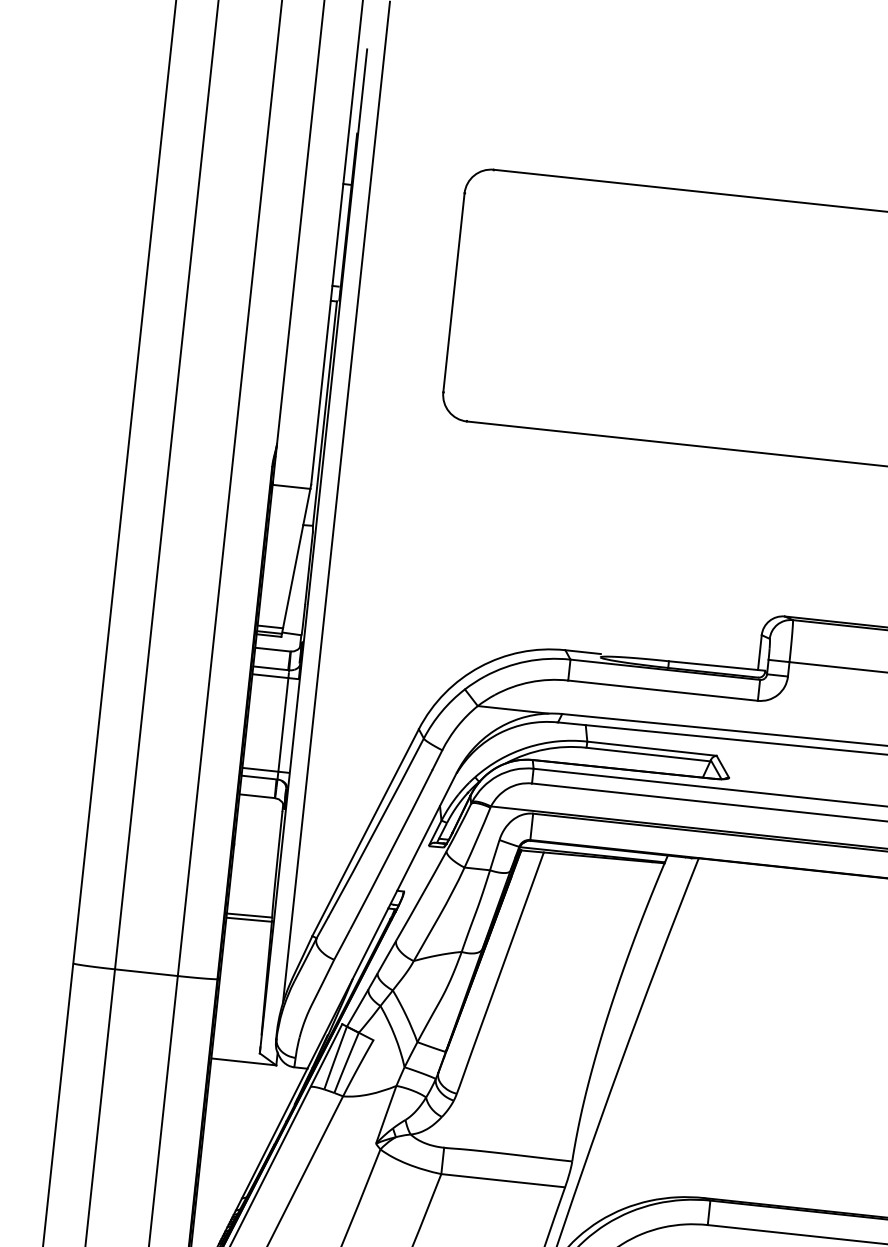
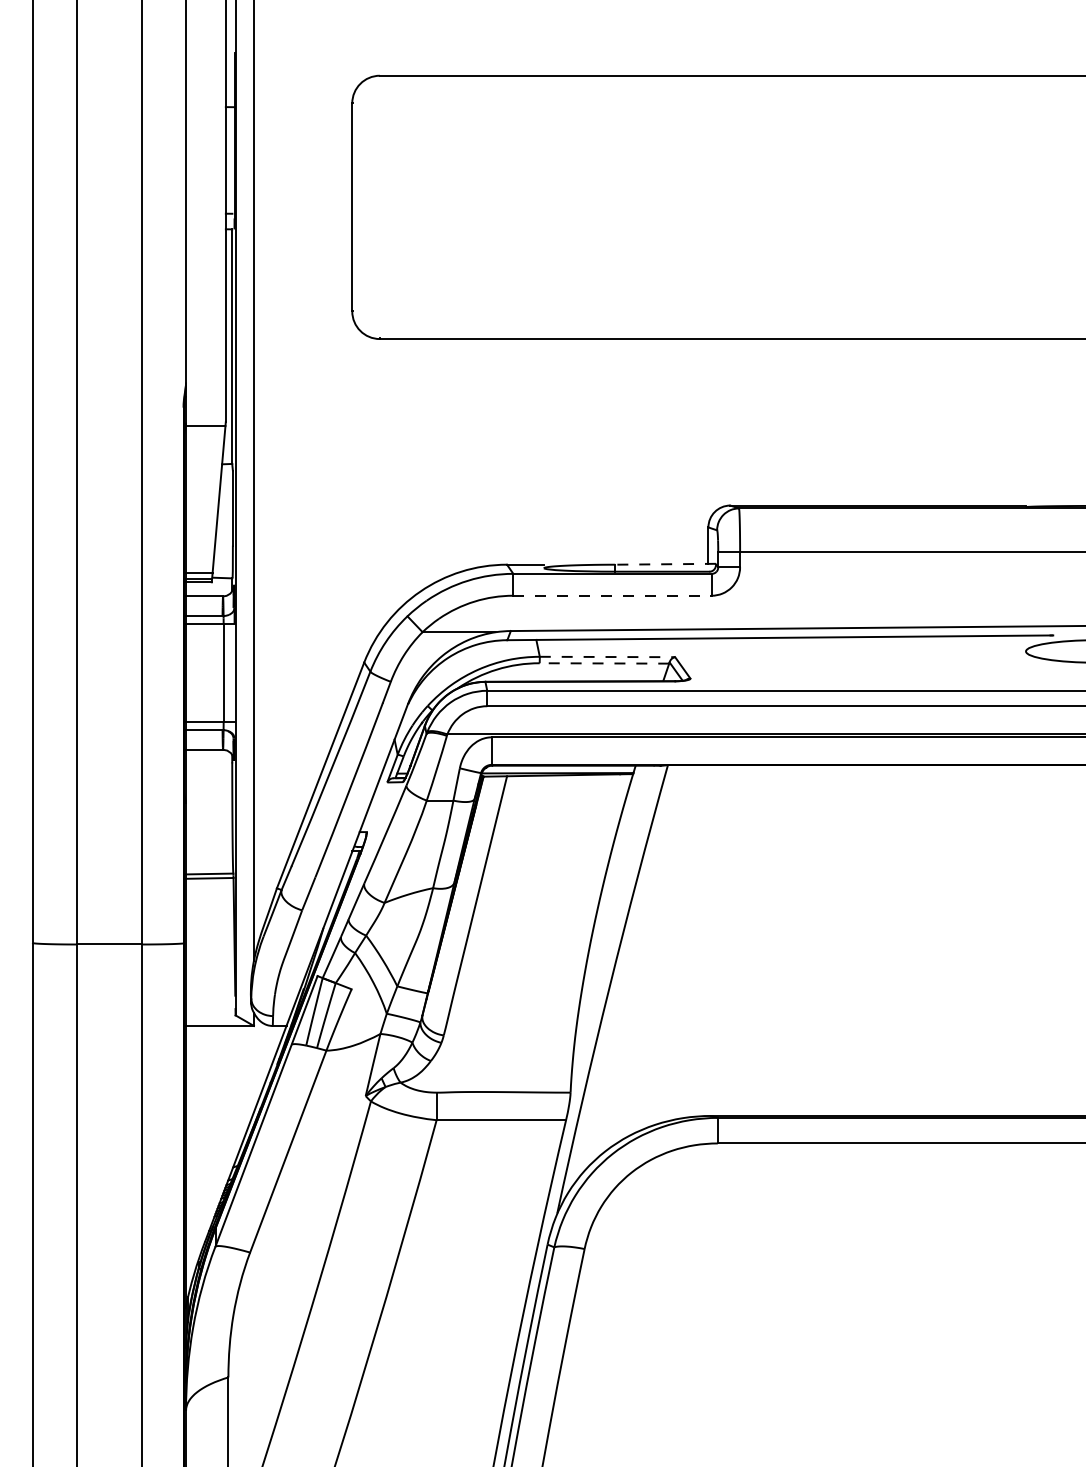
line: (716, 666) -> (665, 564), solid -> dashed
line: (664, 690) -> (613, 595), solid -> dashed
line: (651, 749) -> (607, 657), solid -> dashed
line: (648, 754) -> (604, 663), solid -> dashed

